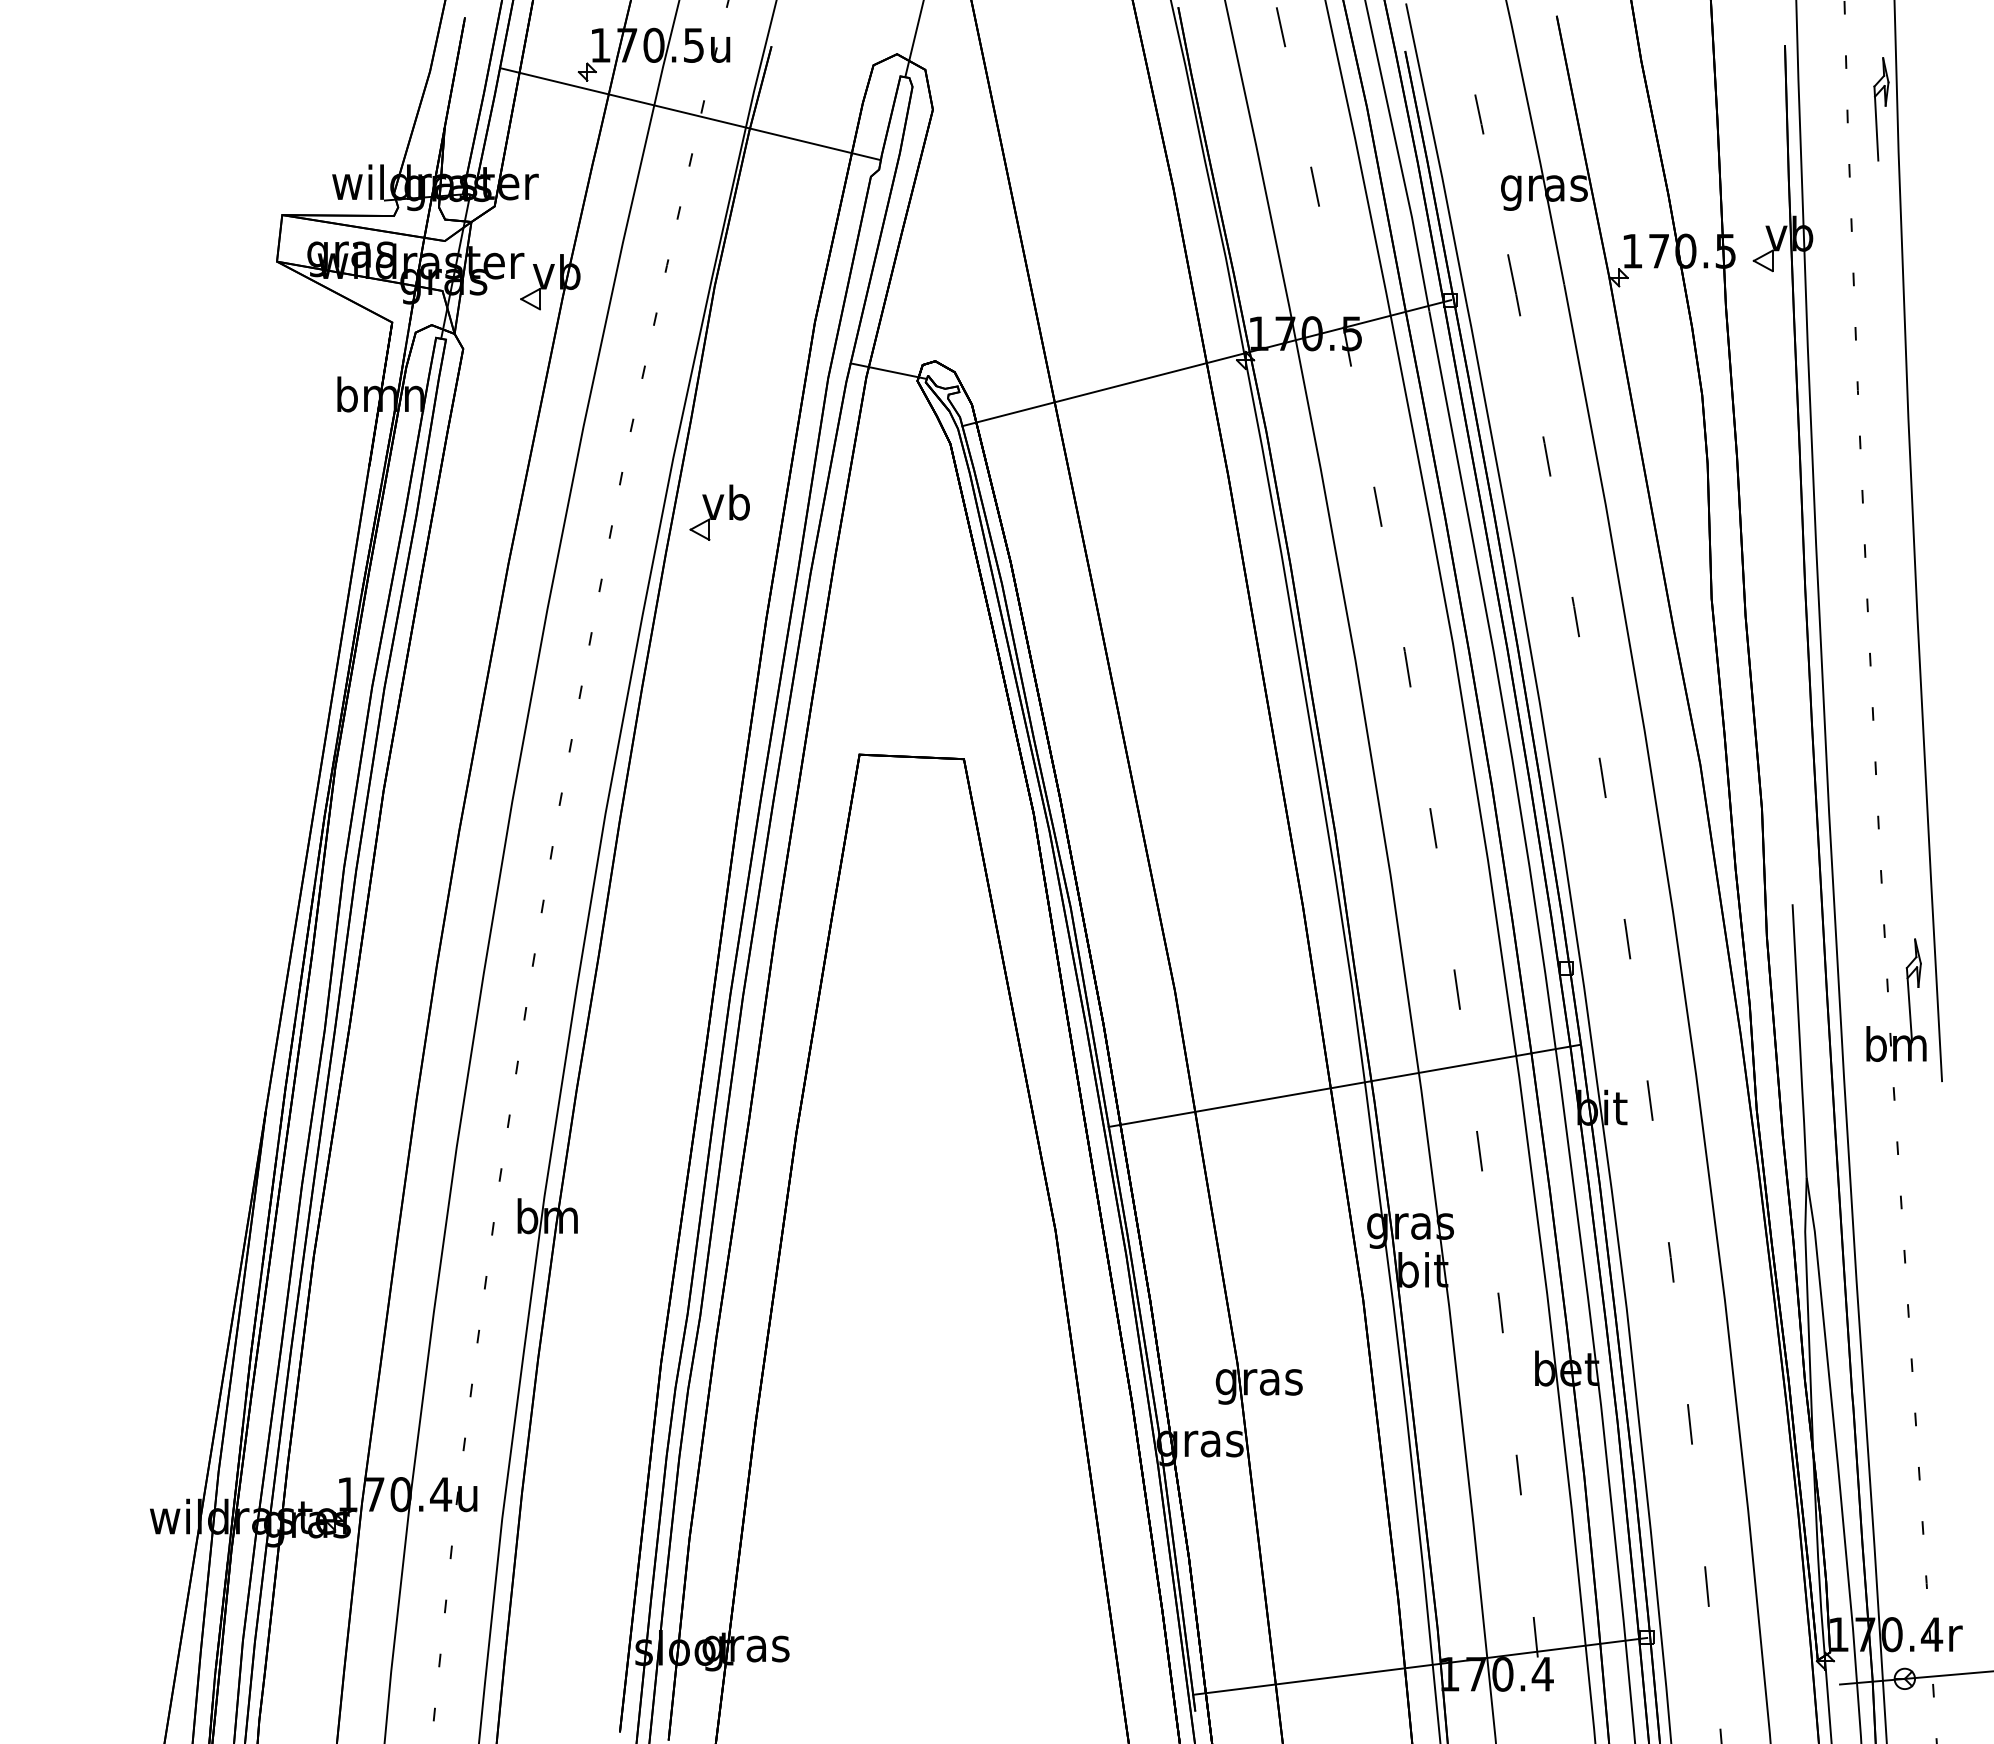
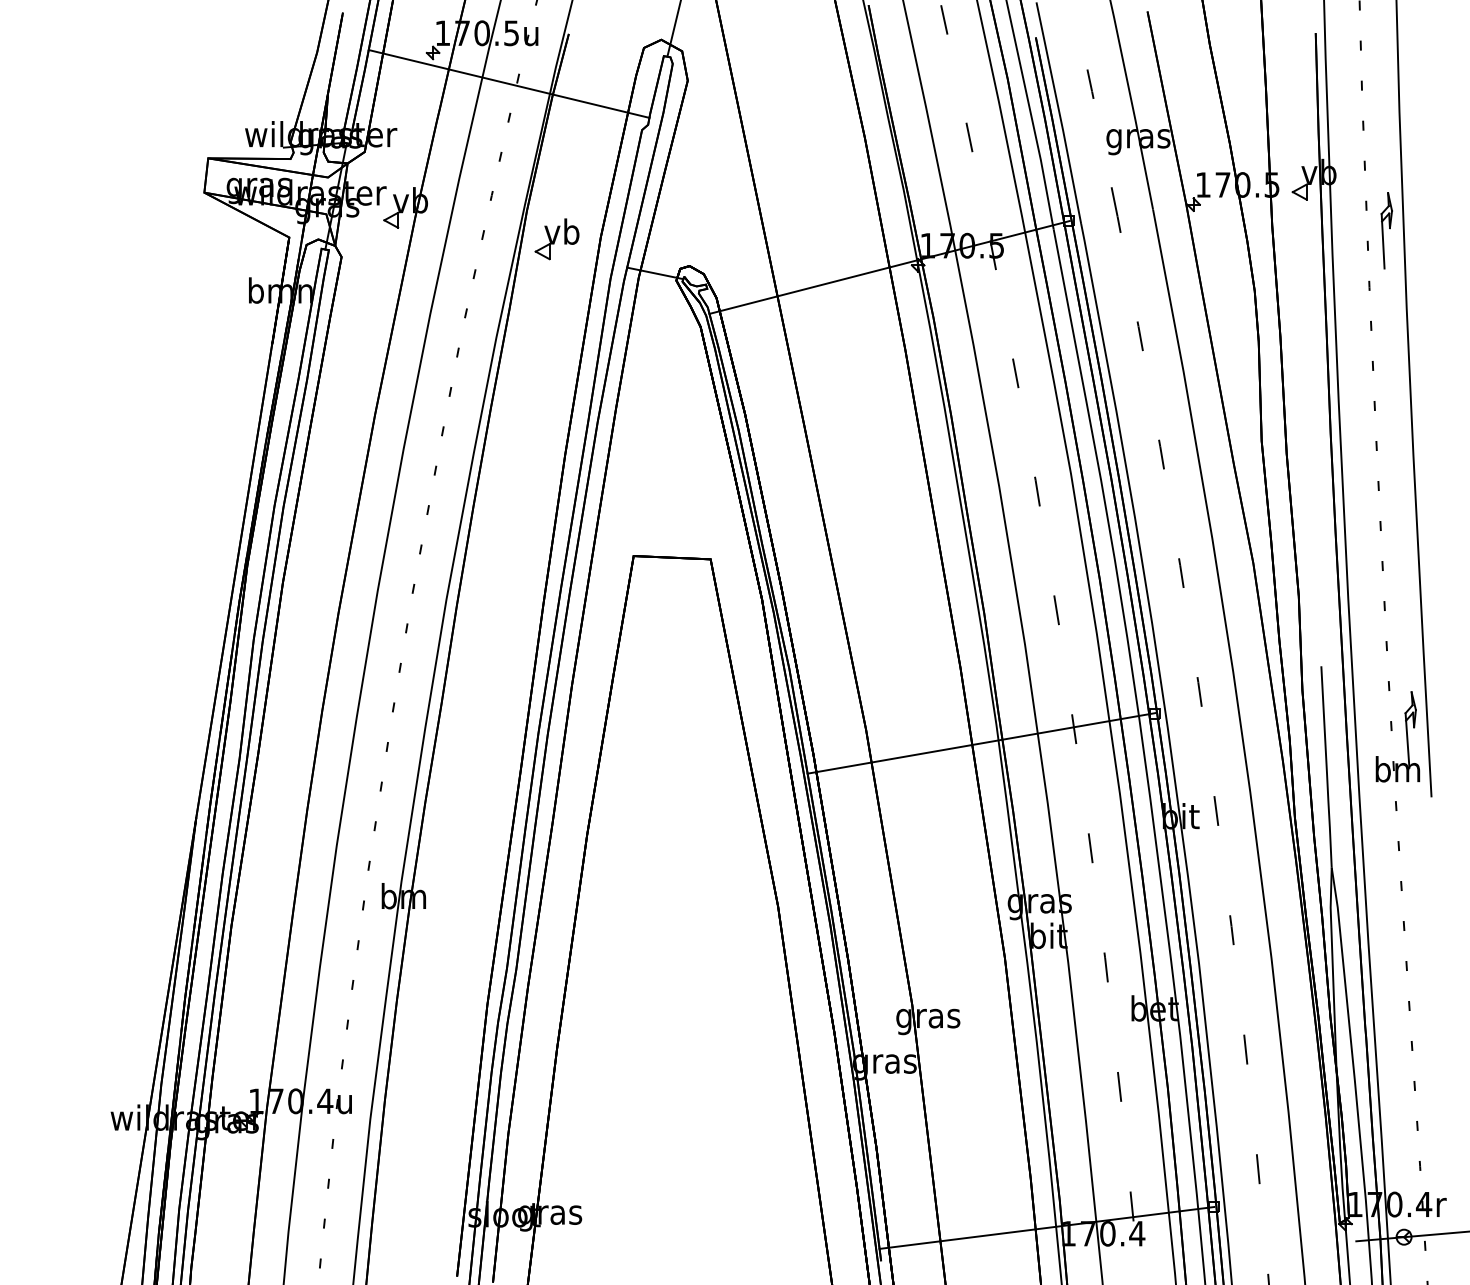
part: (1881, 109) -> (1386, 230), moved
part: (719, 512) -> (557, 238), moved
line: (1344, 1085) -> (981, 743), moved

